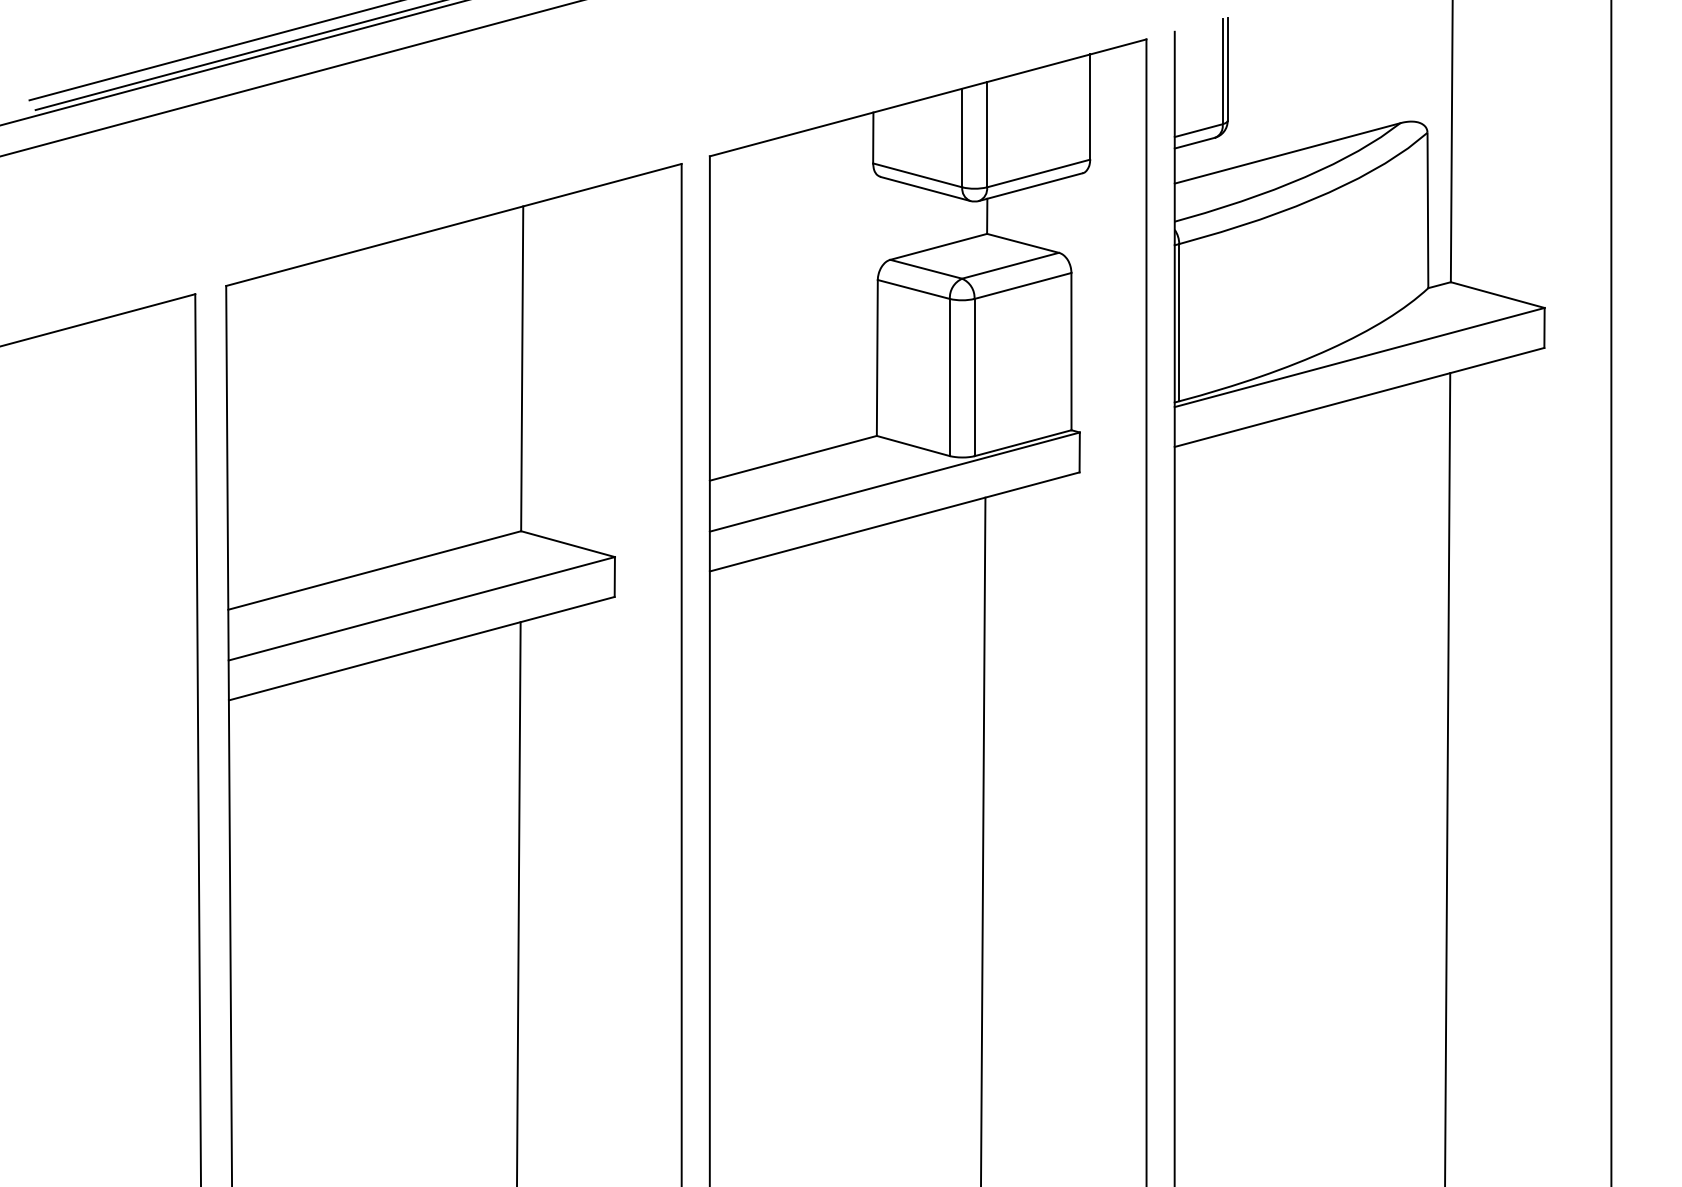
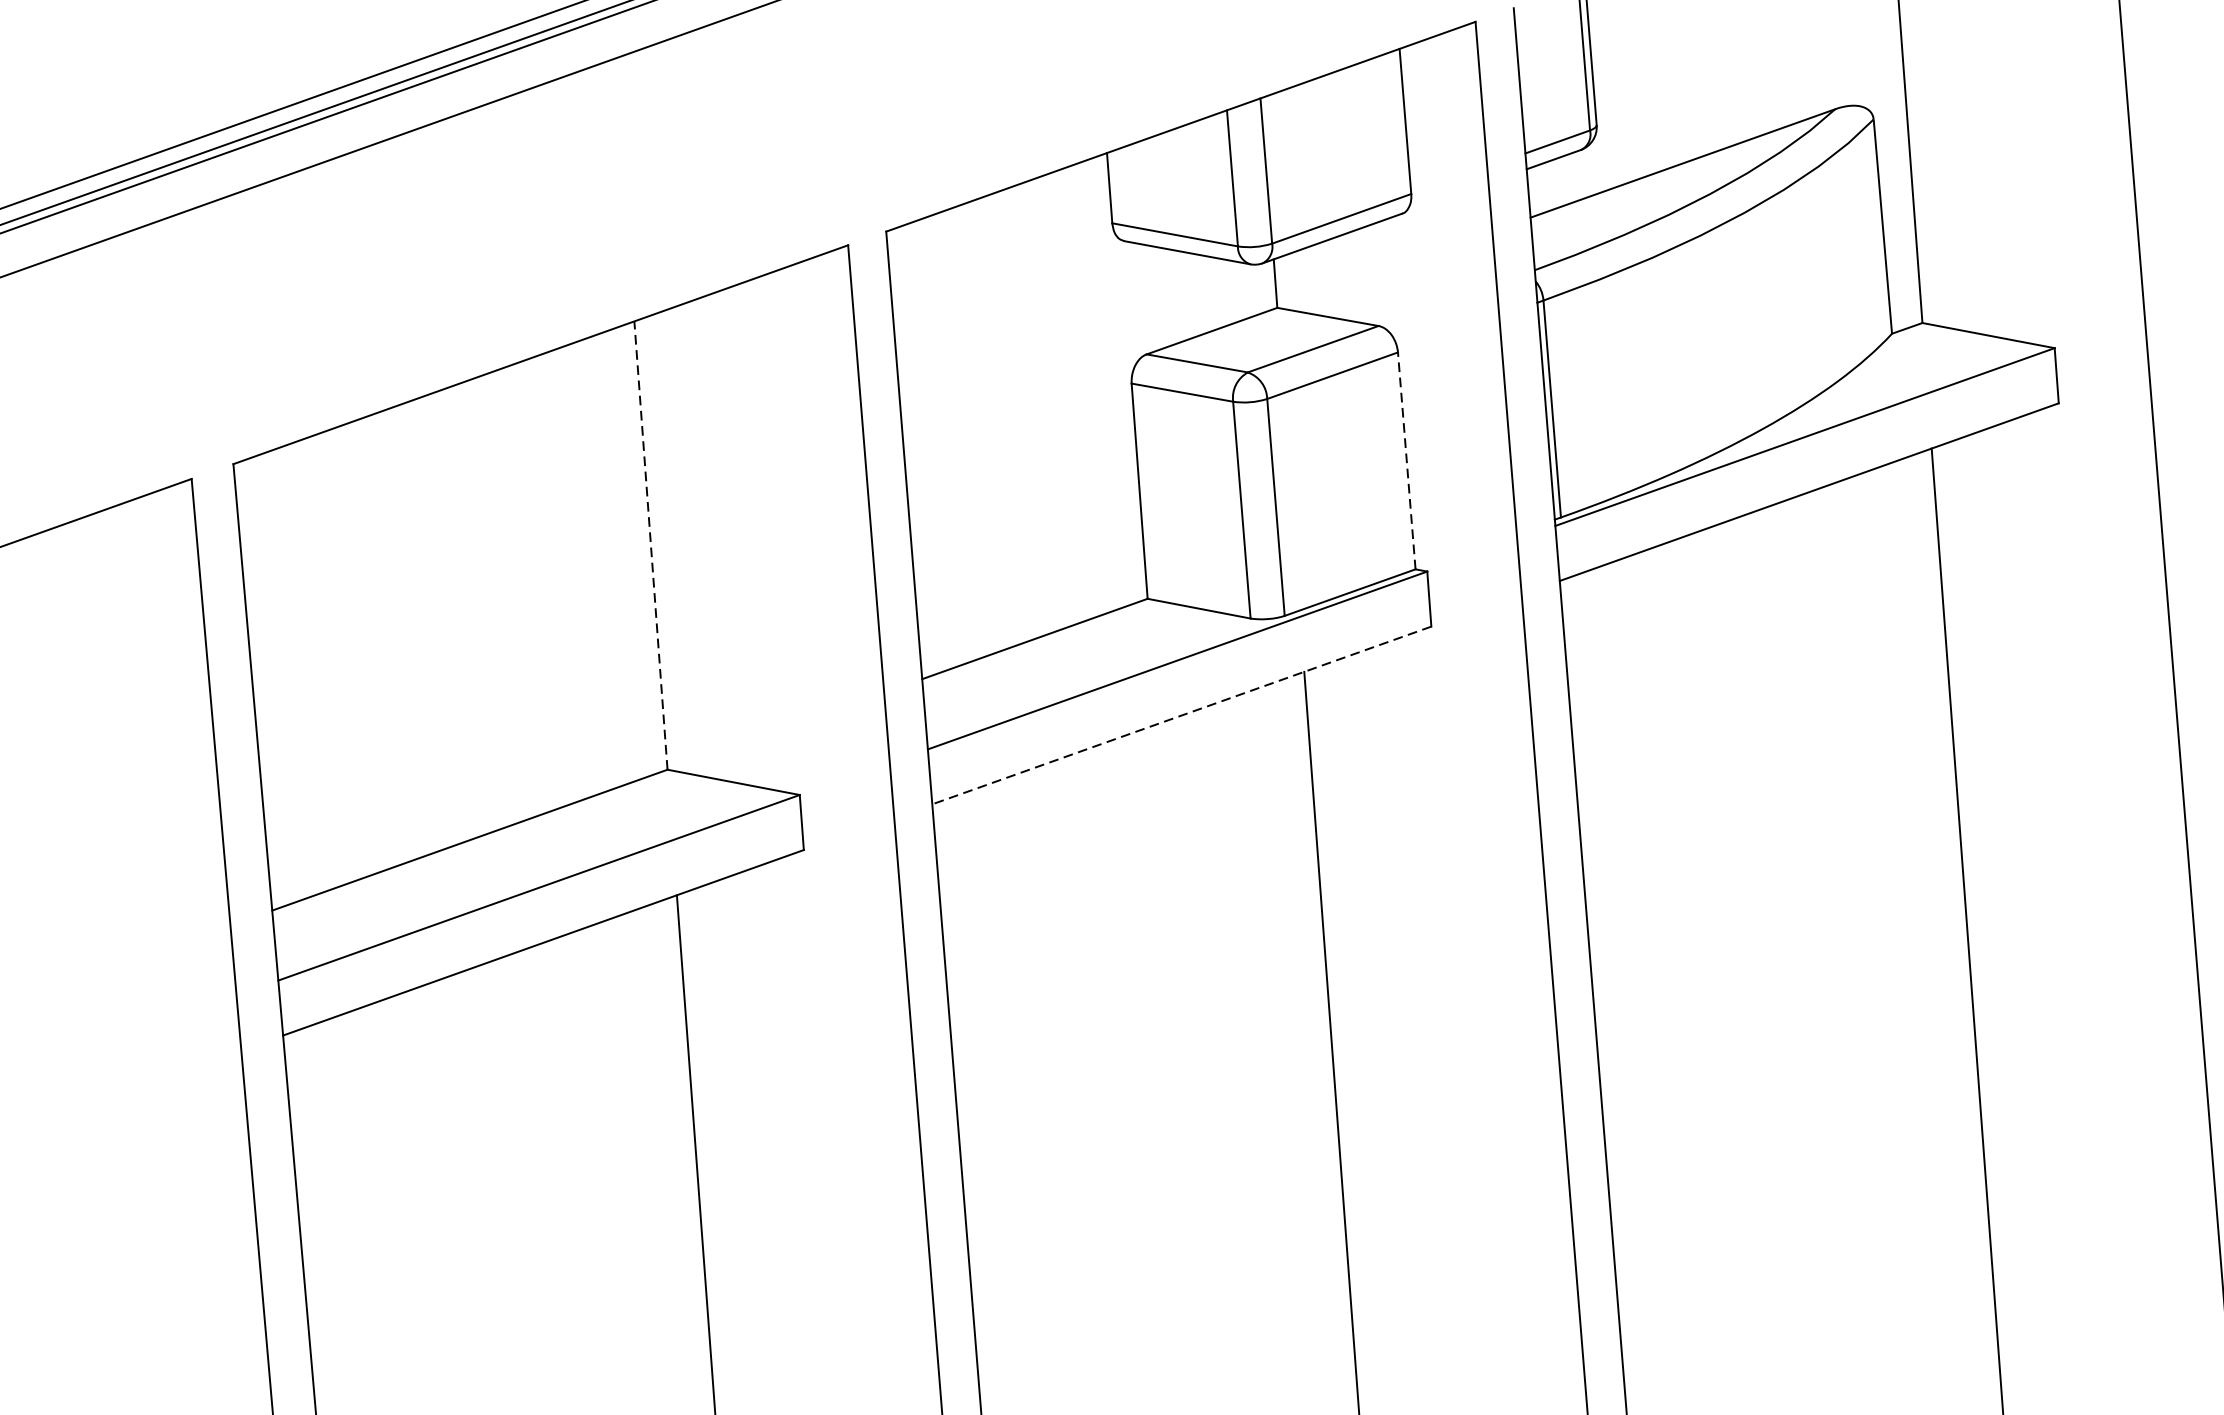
line: (1071, 351) -> (1406, 460), solid -> dashed
line: (522, 368) -> (651, 545), solid -> dashed
line: (894, 522) -> (1181, 716), solid -> dashed

